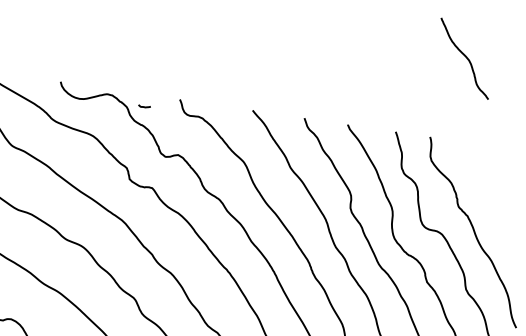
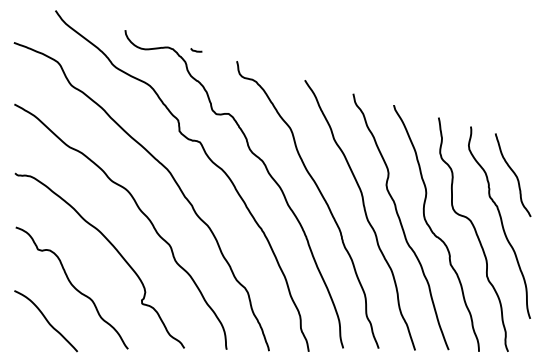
curve: (466, 58) -> (514, 175), moved
curve: (144, 106) -> (196, 50), moved

